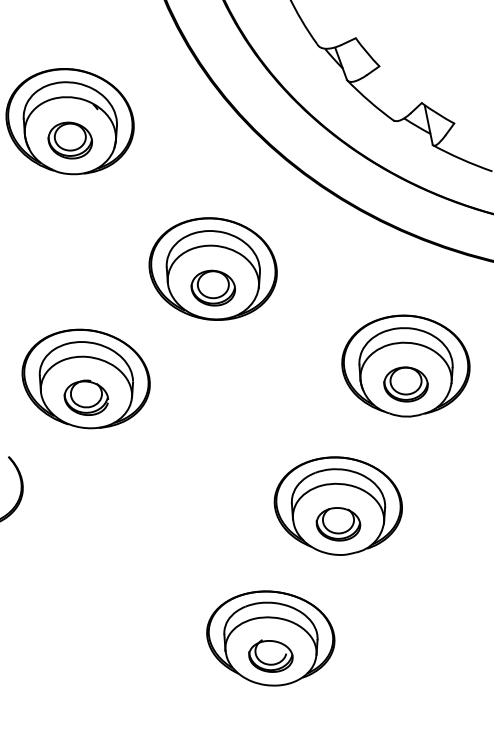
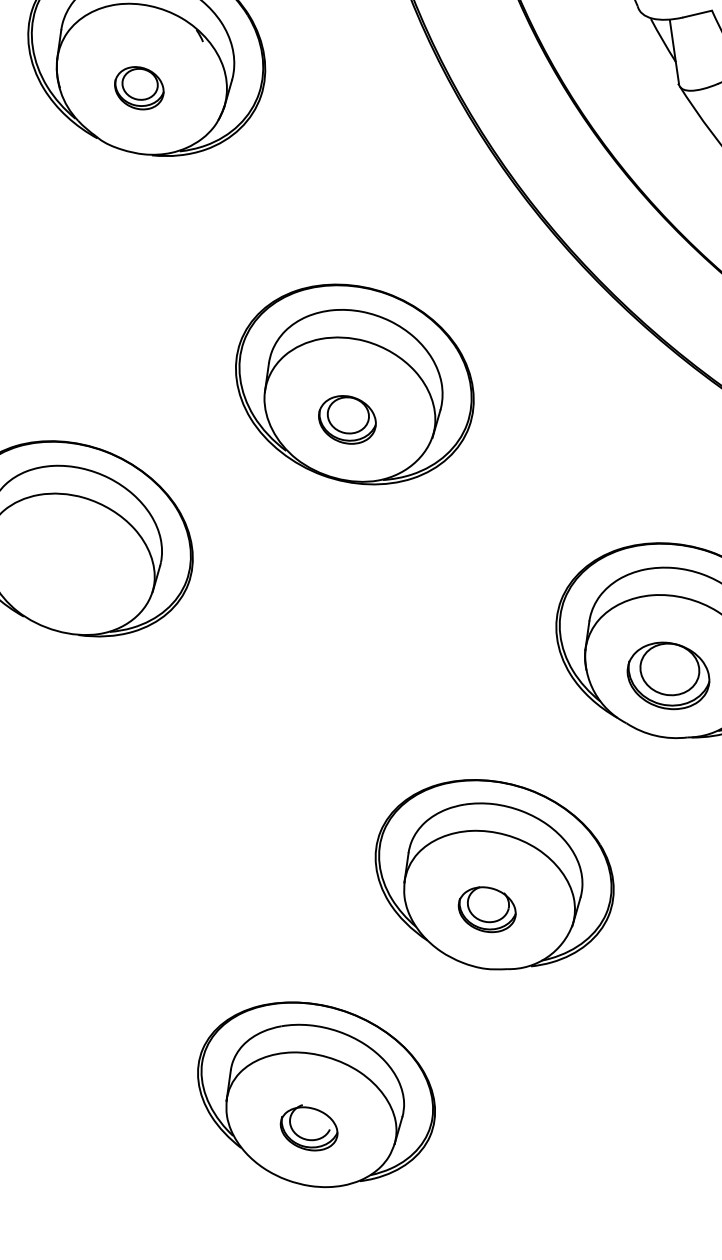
part: (69, 140) -> (138, 87), size x0.6
part: (212, 287) -> (346, 418), size x0.7
part: (86, 397) -> (67, 573), removed
part: (338, 524) -> (487, 909), size x0.7
part: (270, 655) -> (308, 1127), size x0.7

